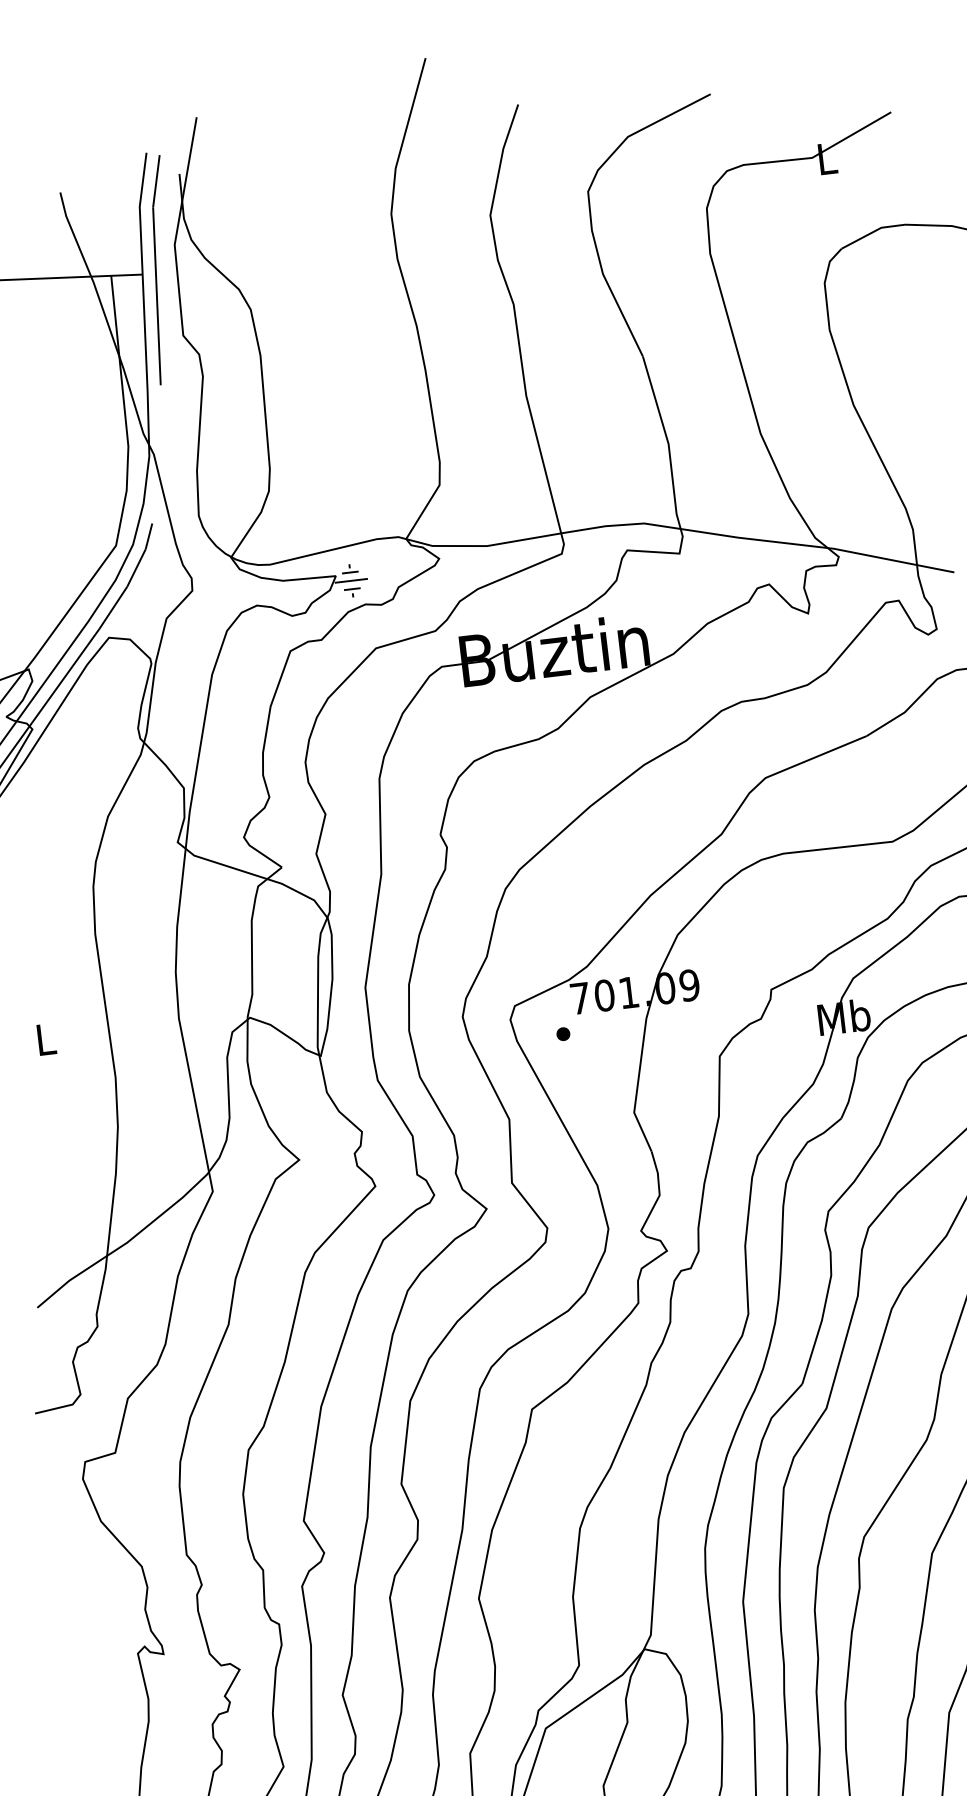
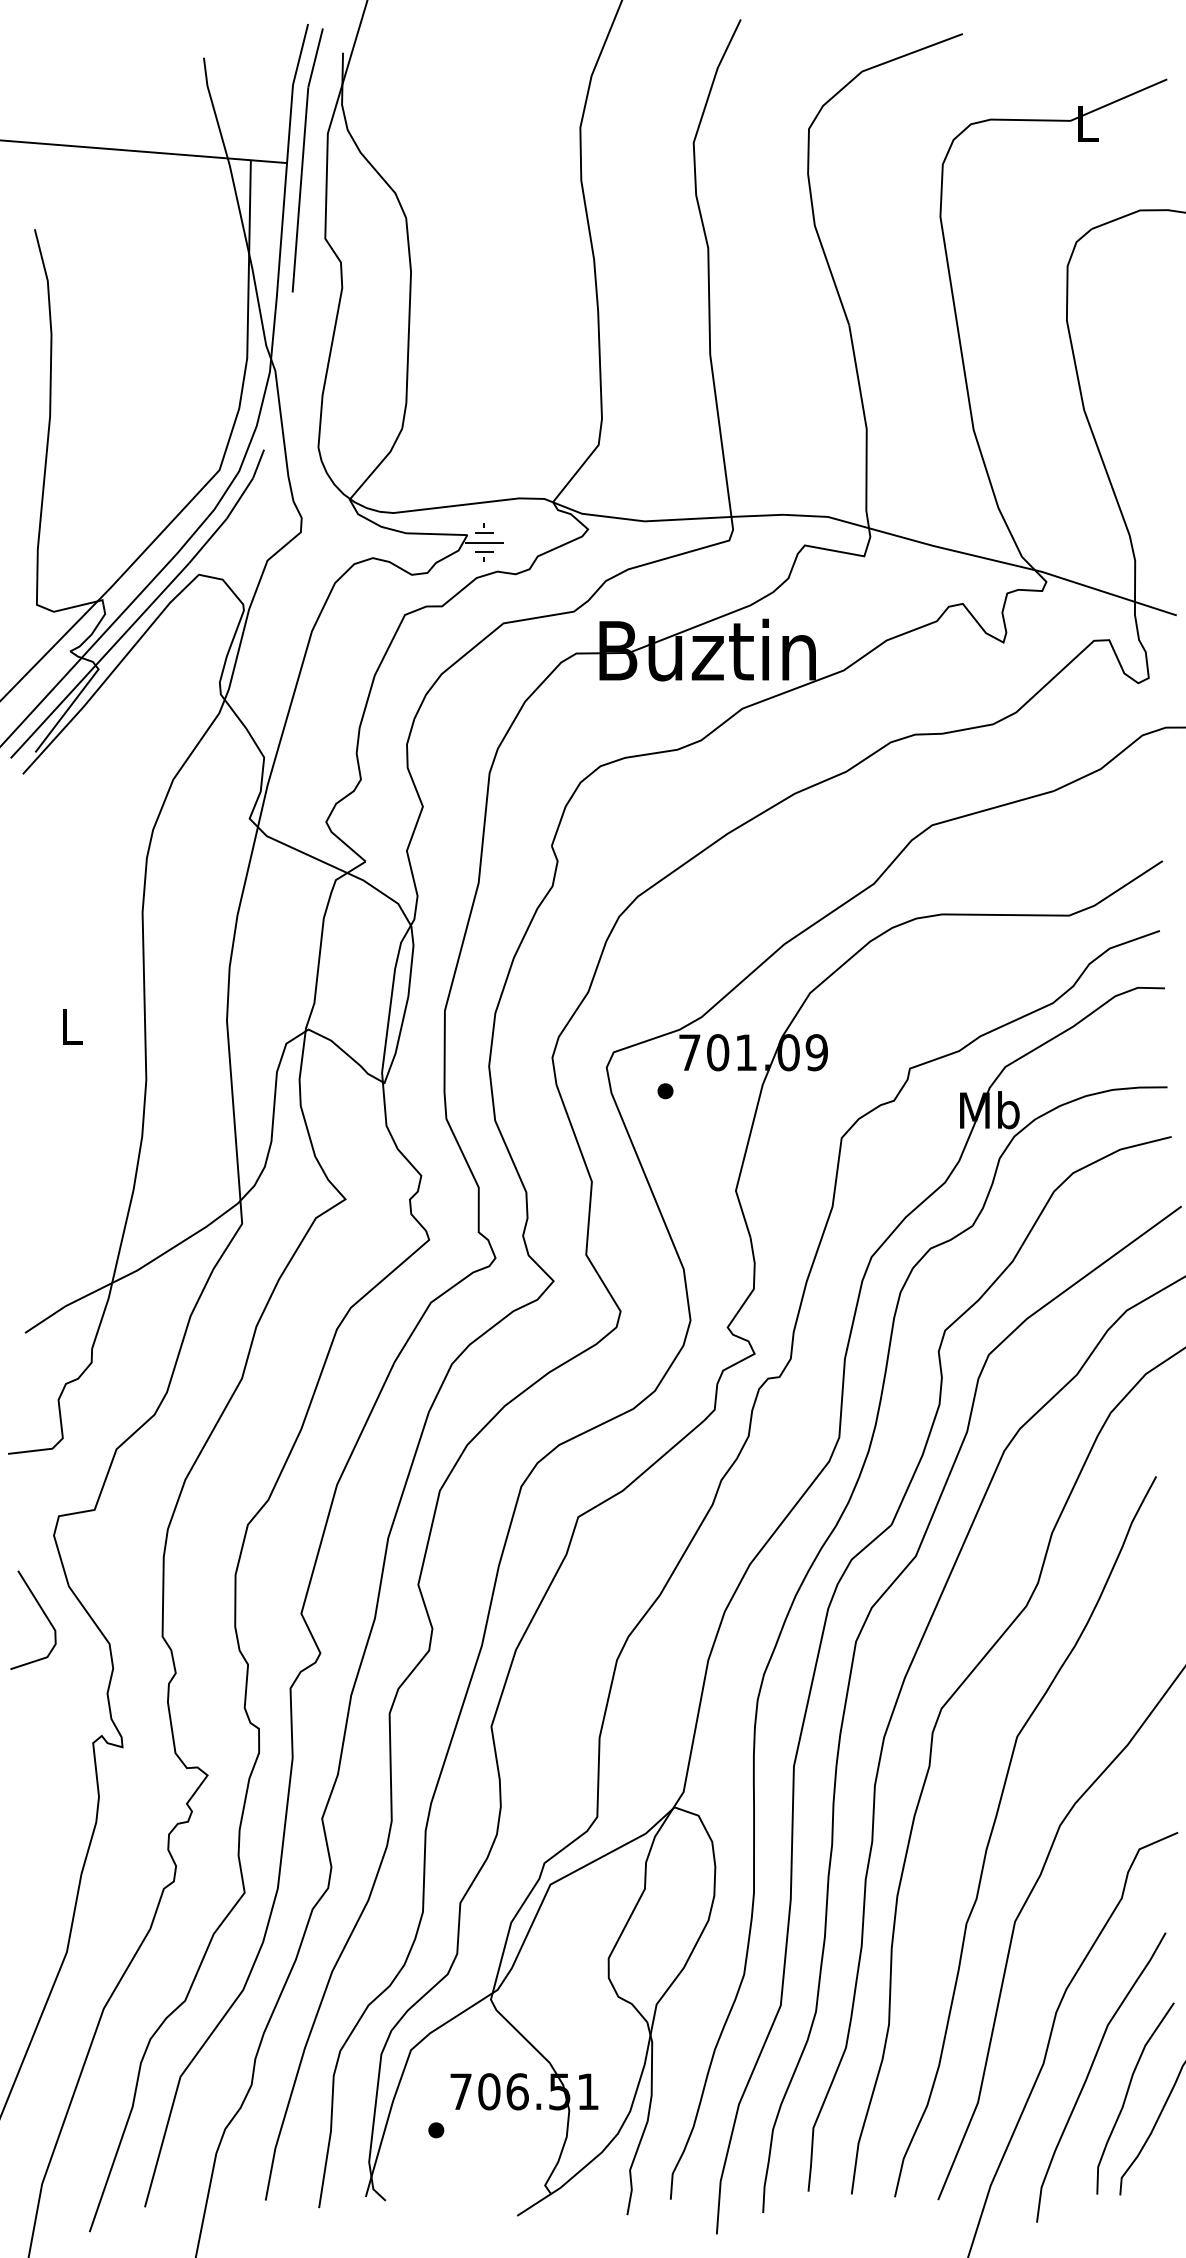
line: (80, 1546) -> (42, 1612), added

